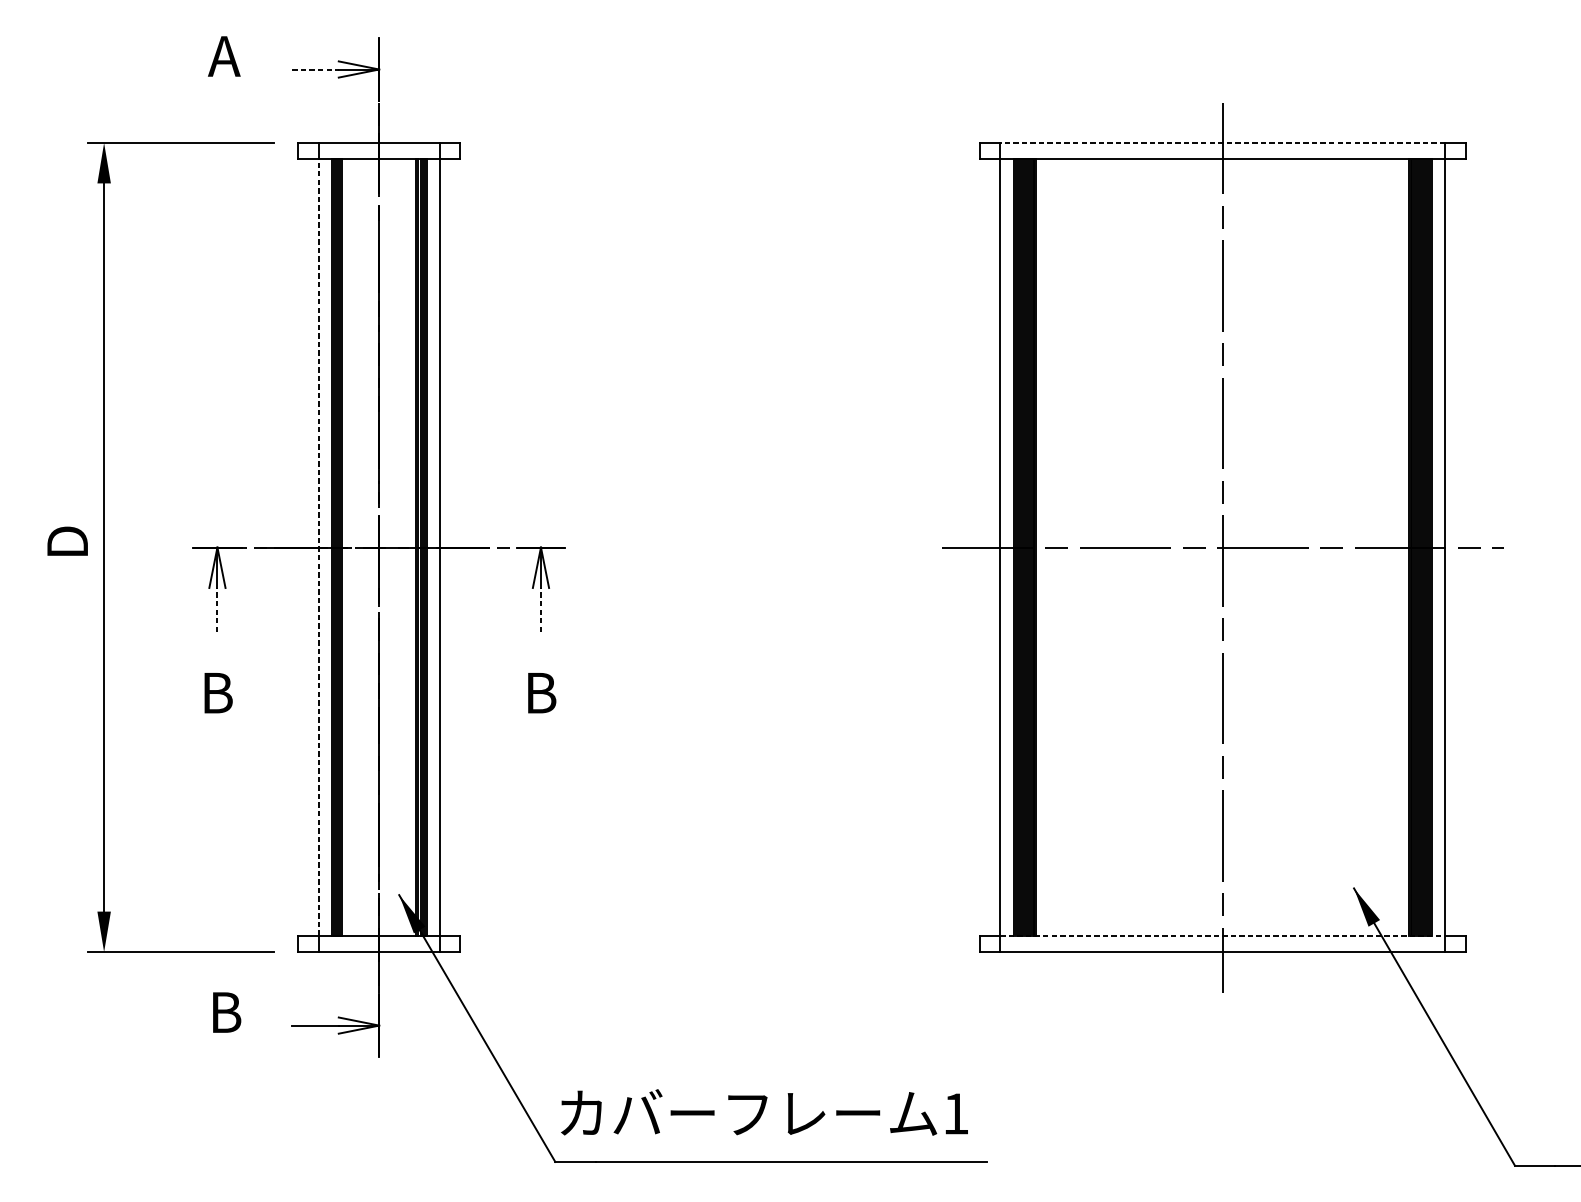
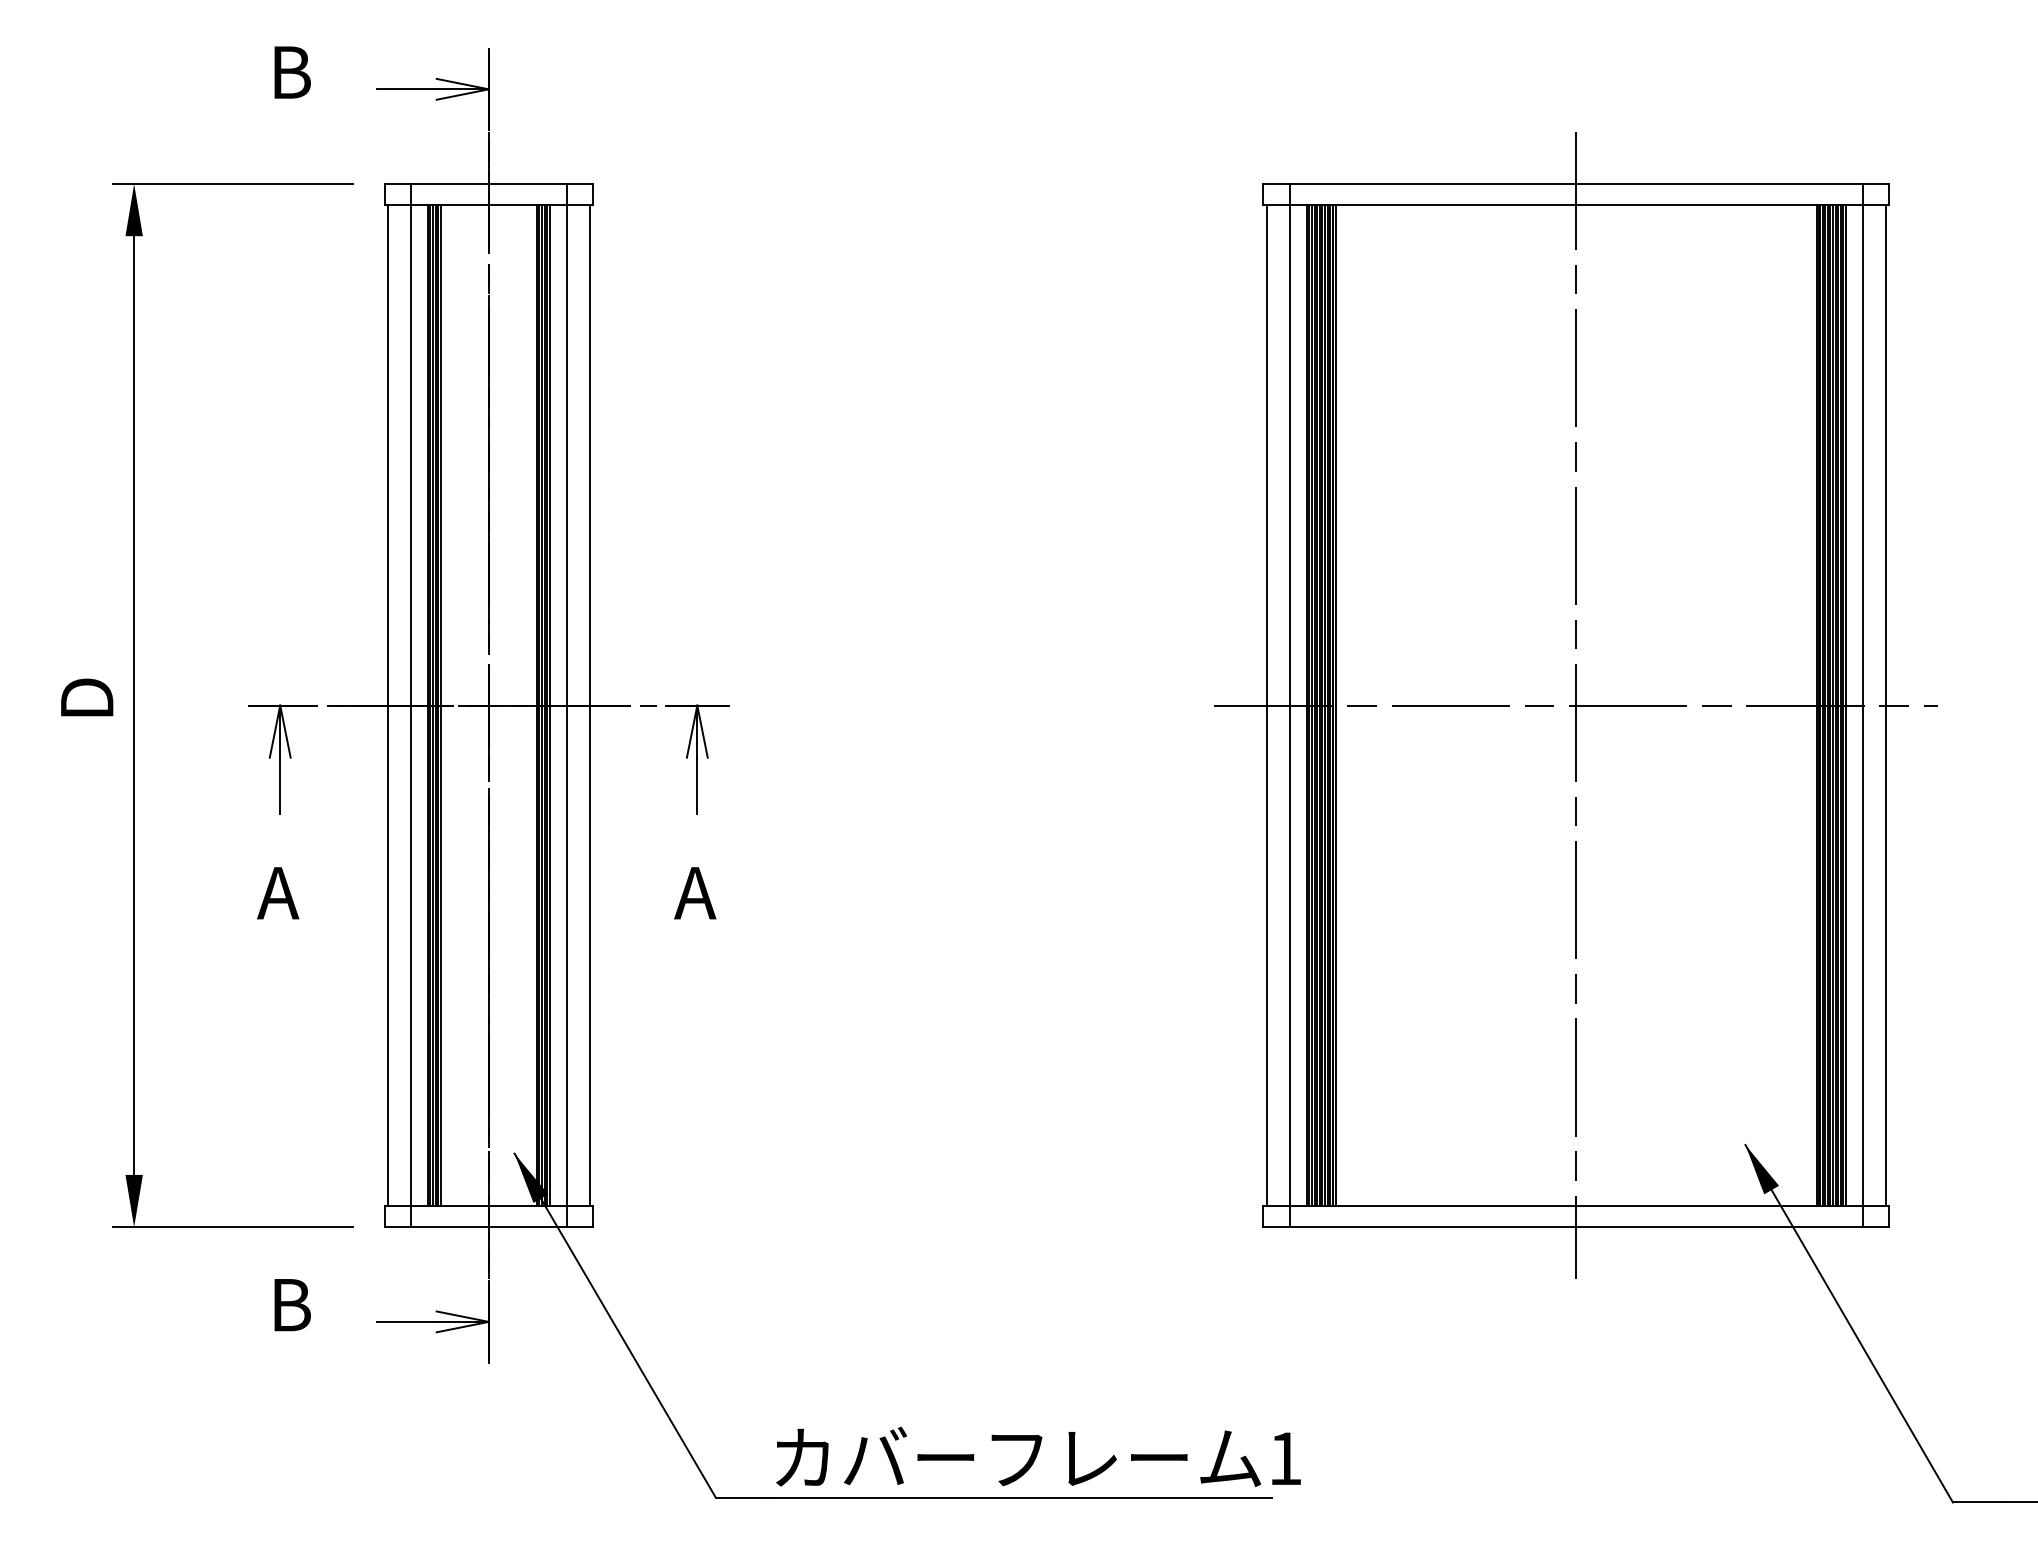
text: (224, 56) -> (289, 72), A -> B
line: (315, 69) -> (406, 89), dashed -> solid
line: (1222, 143) -> (1576, 184), dashed -> solid
line: (300, 547) -> (387, 705), added
line: (318, 547) -> (410, 705), dashed -> solid
line: (458, 547) -> (590, 705), added
line: (982, 547) -> (1266, 705), added
line: (1463, 547) -> (1886, 705), added
line: (217, 609) -> (280, 785), dashed -> solid
line: (541, 609) -> (697, 785), dashed -> solid
text: (216, 693) -> (278, 893), B -> A
text: (539, 693) -> (695, 893), B -> A
line: (1222, 936) -> (1576, 1206), dashed -> solid
text: (764, 1112) -> (1038, 1456), moved

